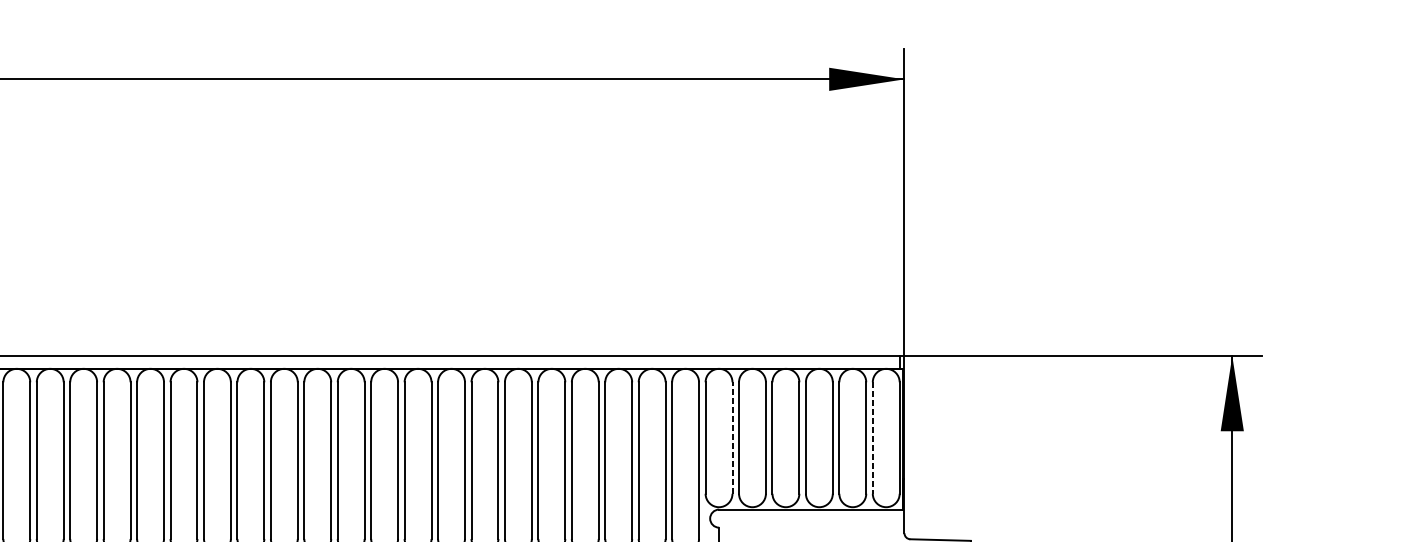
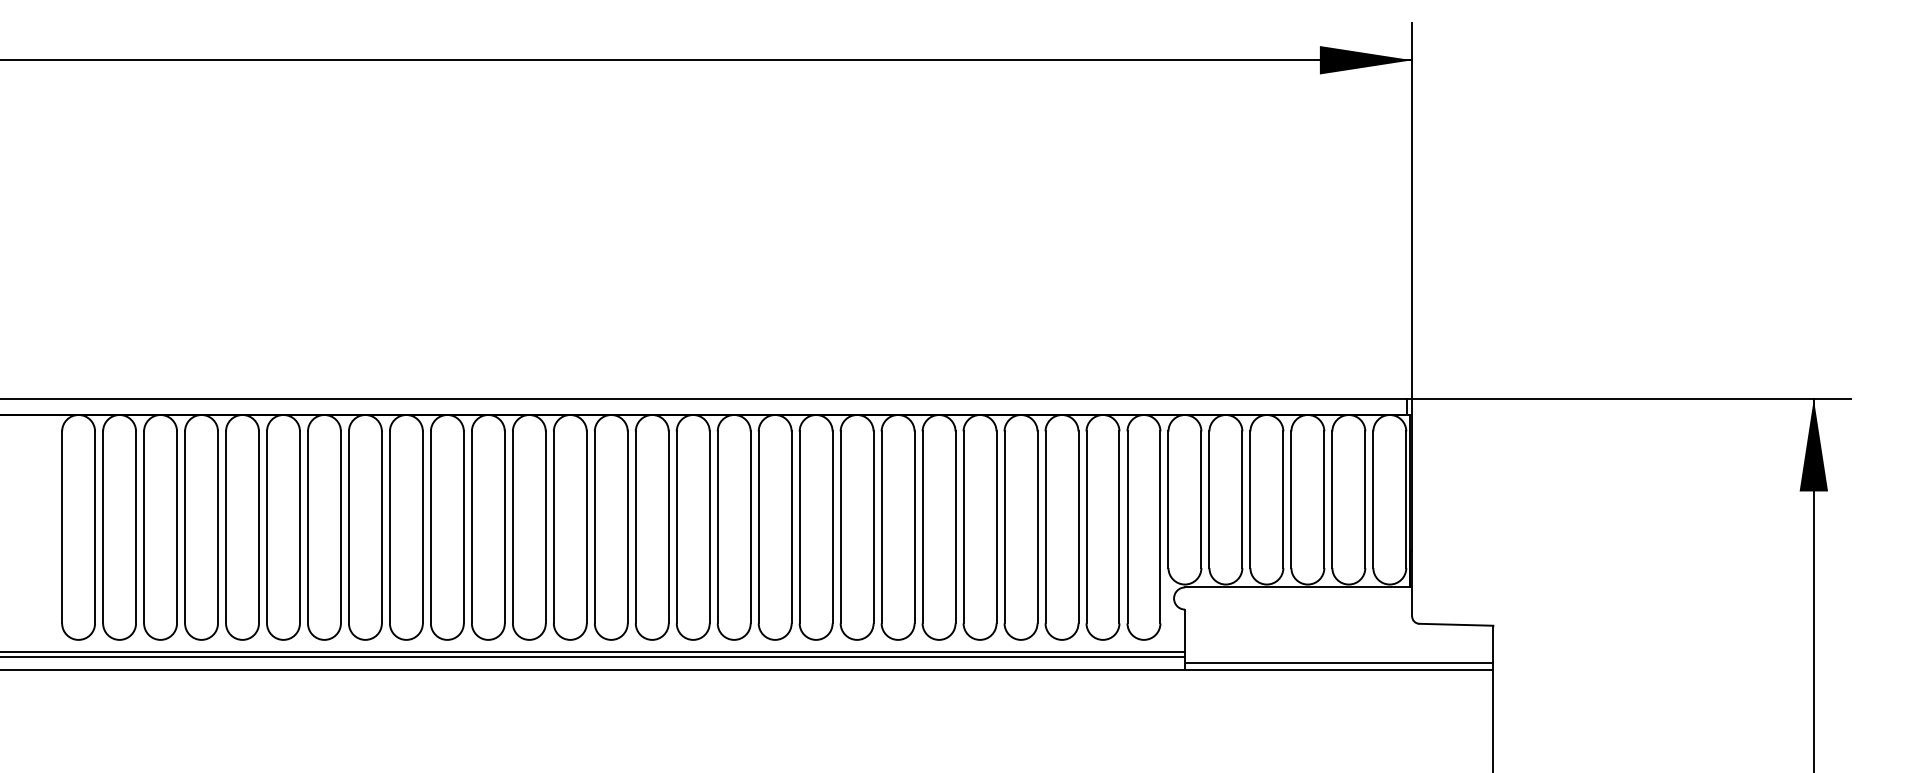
line: (732, 437) -> (1201, 499), dashed -> solid
line: (872, 438) -> (1373, 500), dashed -> solid

